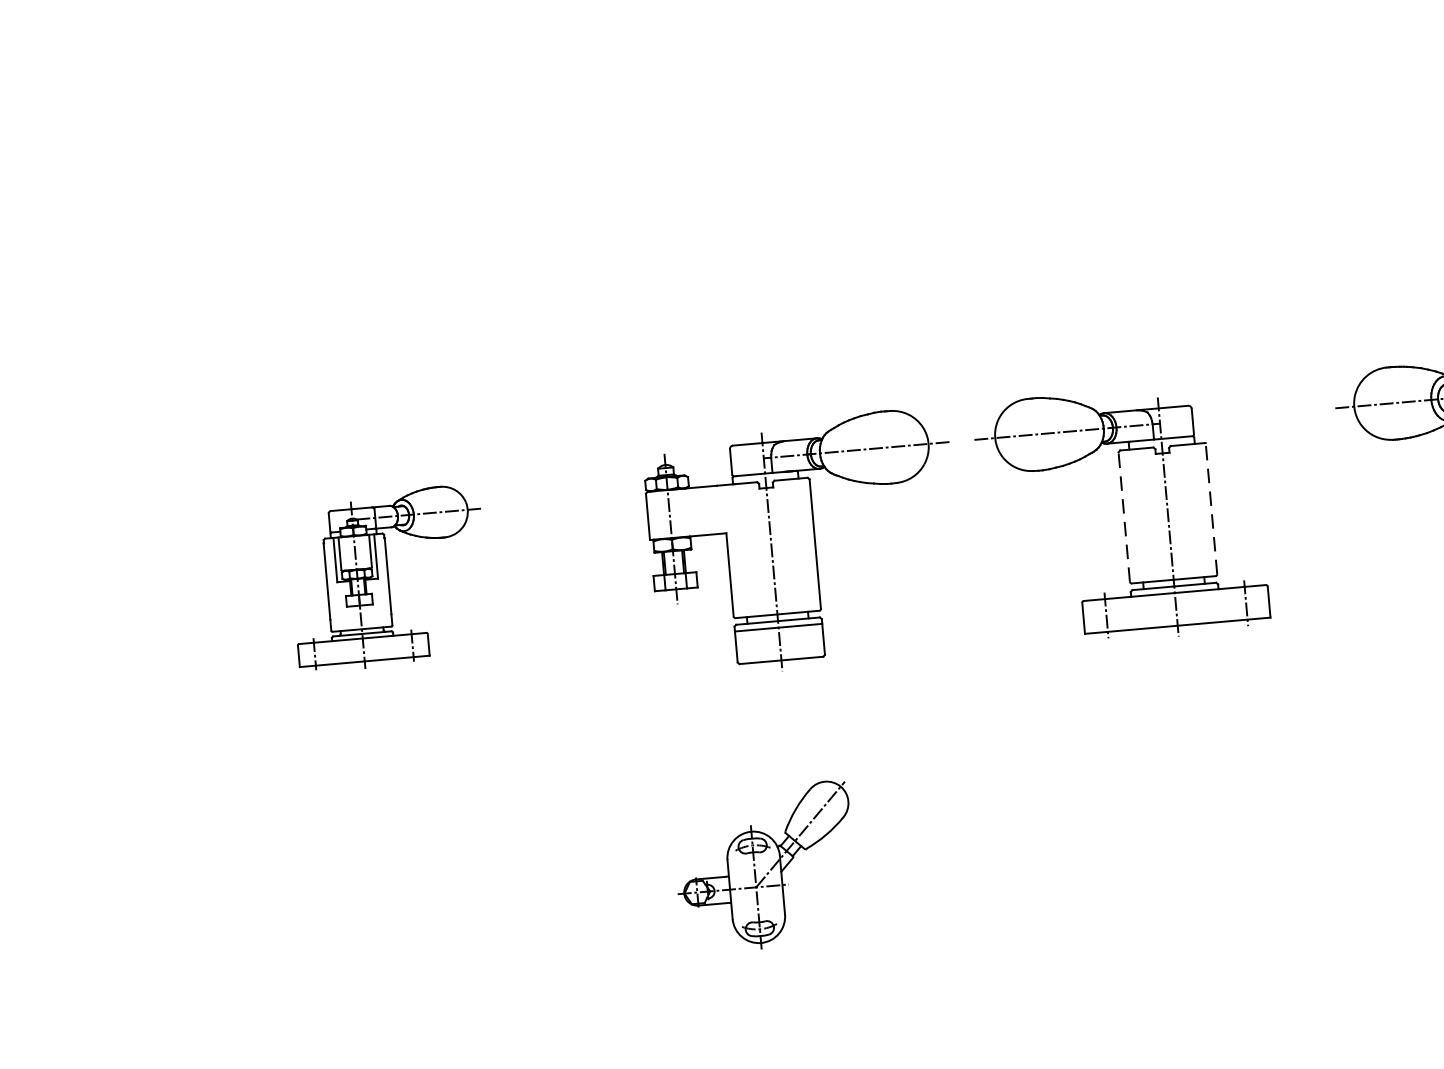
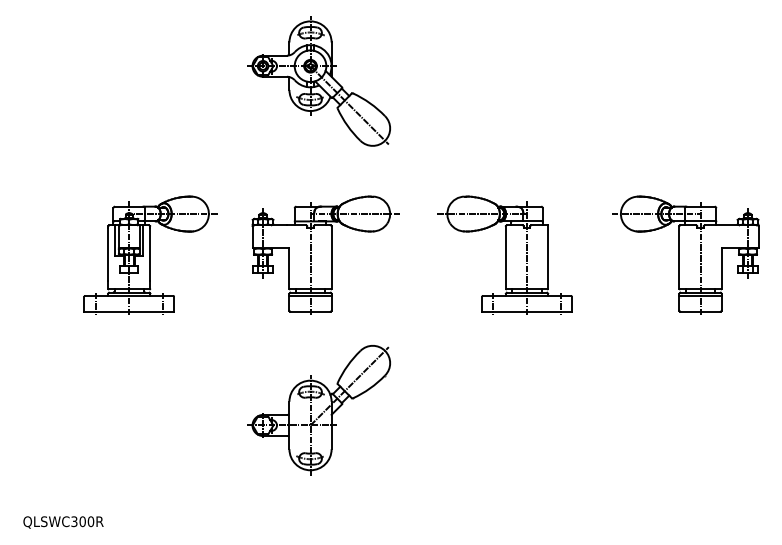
part: (704, 187) -> (318, 81), added
line: (1212, 507) -> (548, 256), dashed -> solid
line: (1123, 515) -> (505, 256), dashed -> solid
part: (802, 539) -> (325, 254), moved
part: (388, 575) -> (150, 254), size x1.43
part: (764, 867) -> (318, 410), size x1.67

